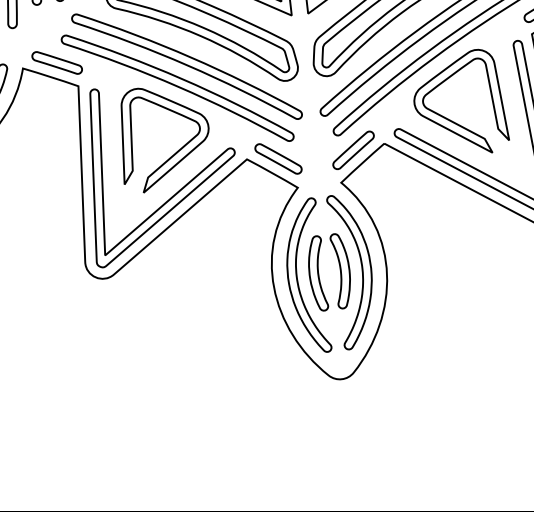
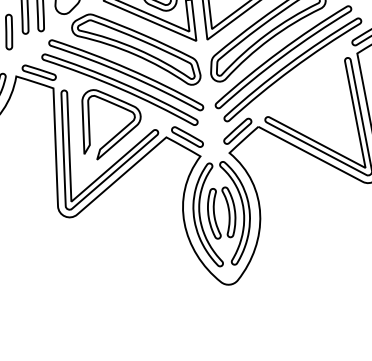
part: (451, 119) -> (303, 110), removed

